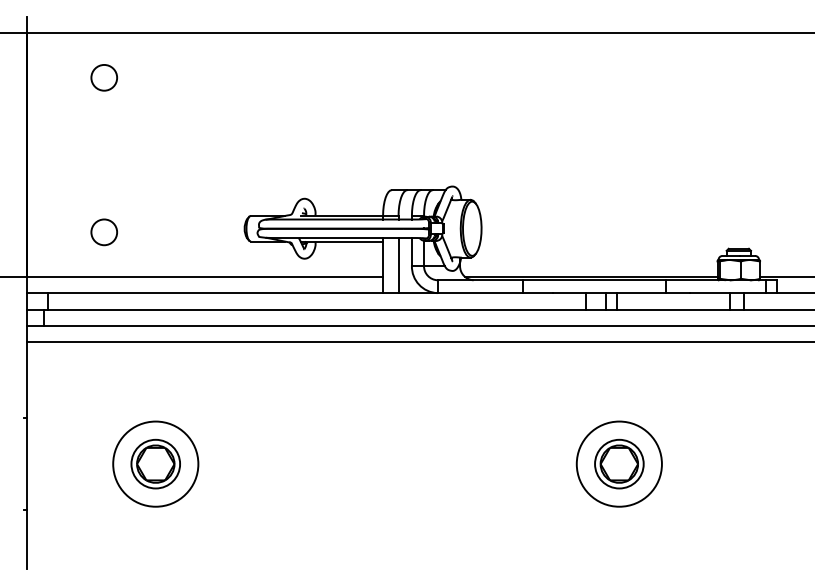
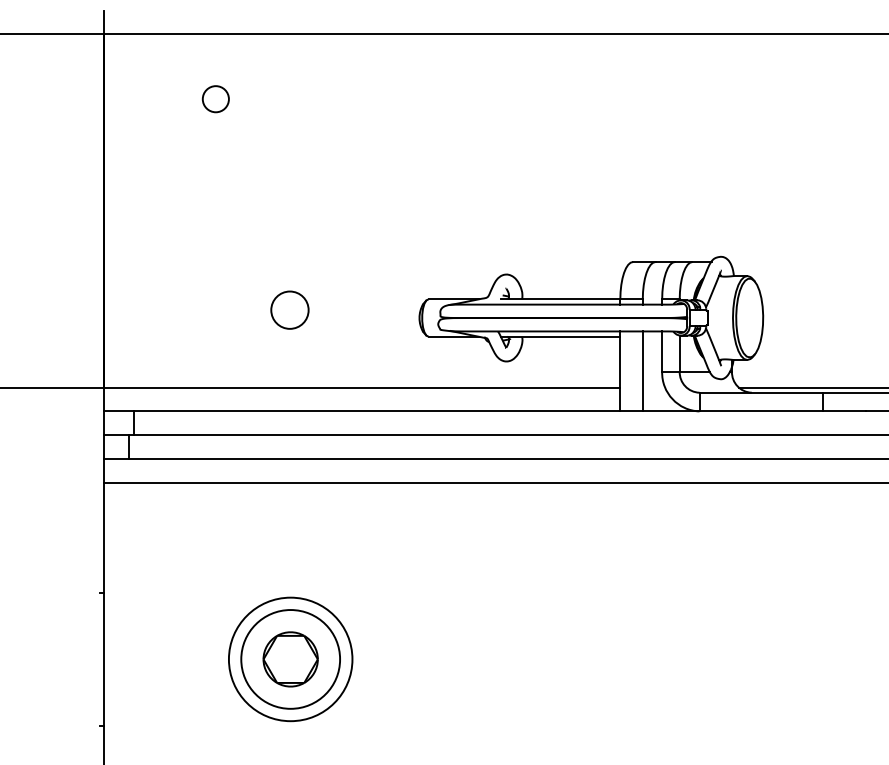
circle: (103, 77) -> (214, 98), size x0.7
circle: (103, 232) -> (288, 310), moved
circle: (155, 463) -> (290, 658), size x1.4

